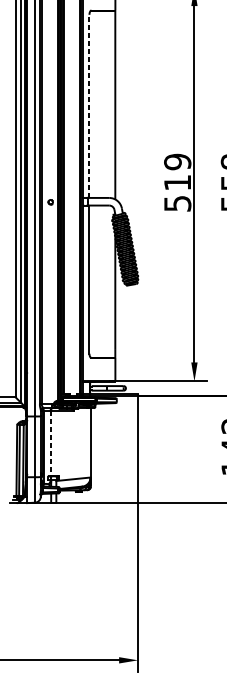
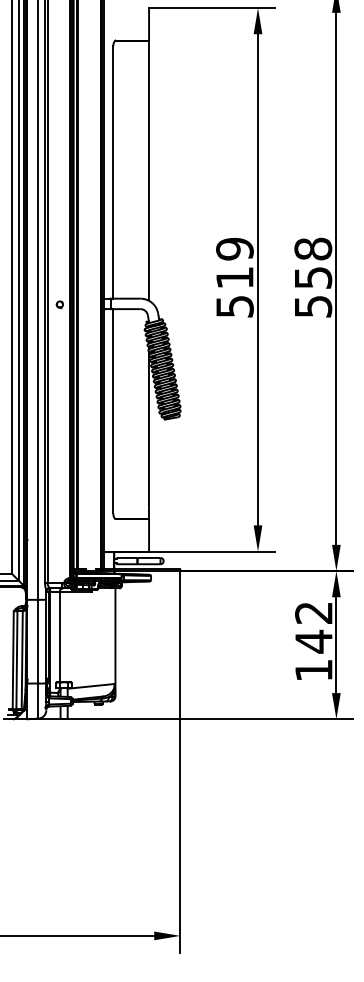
line: (89, 105) -> (113, 171), dashed -> solid
line: (50, 443) -> (59, 637), dashed -> solid

